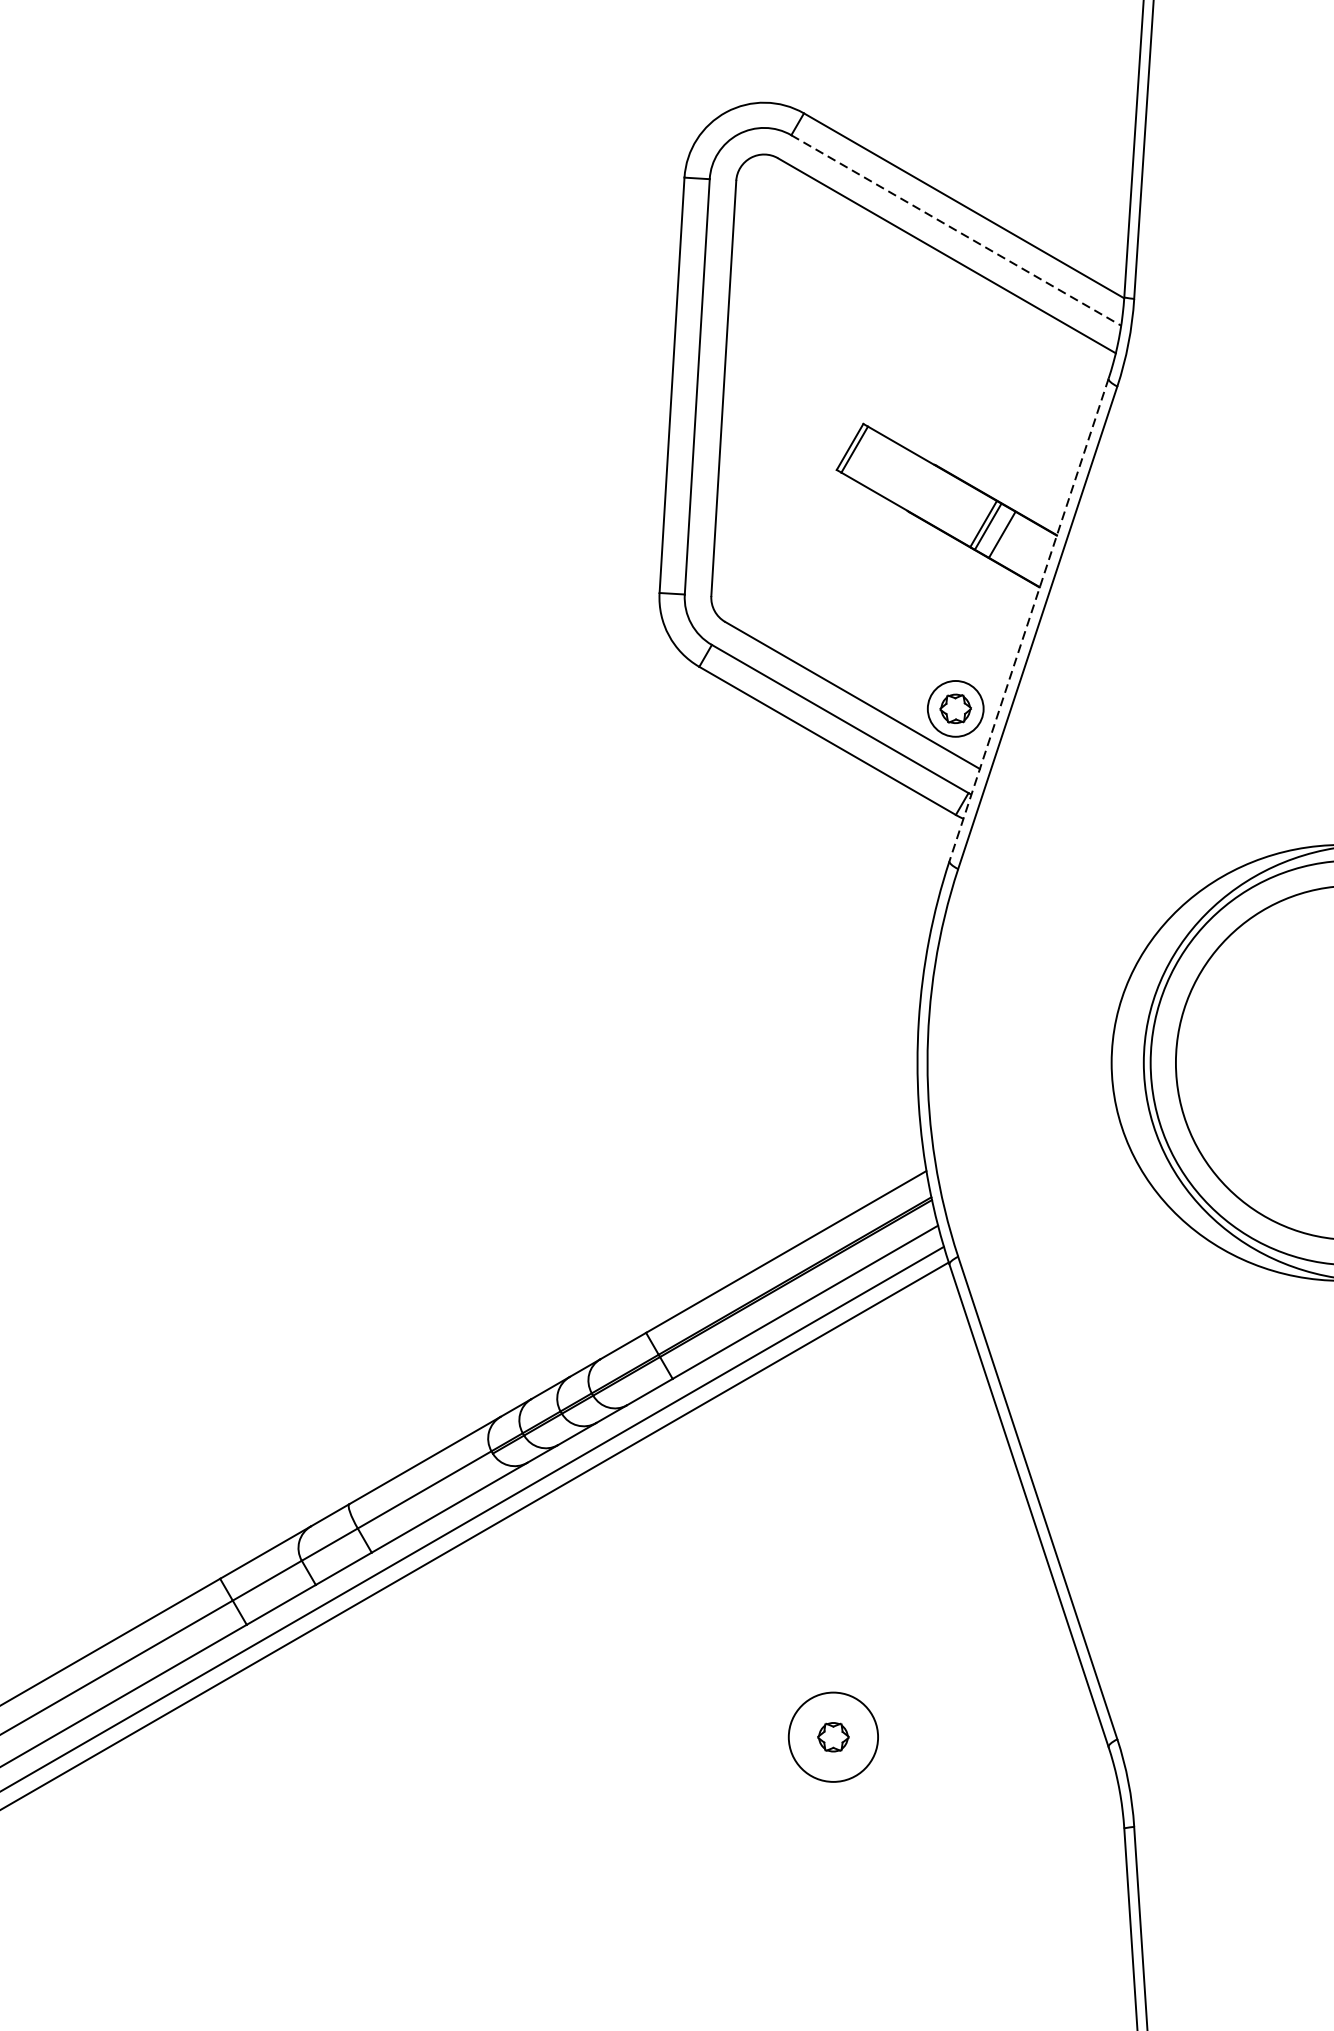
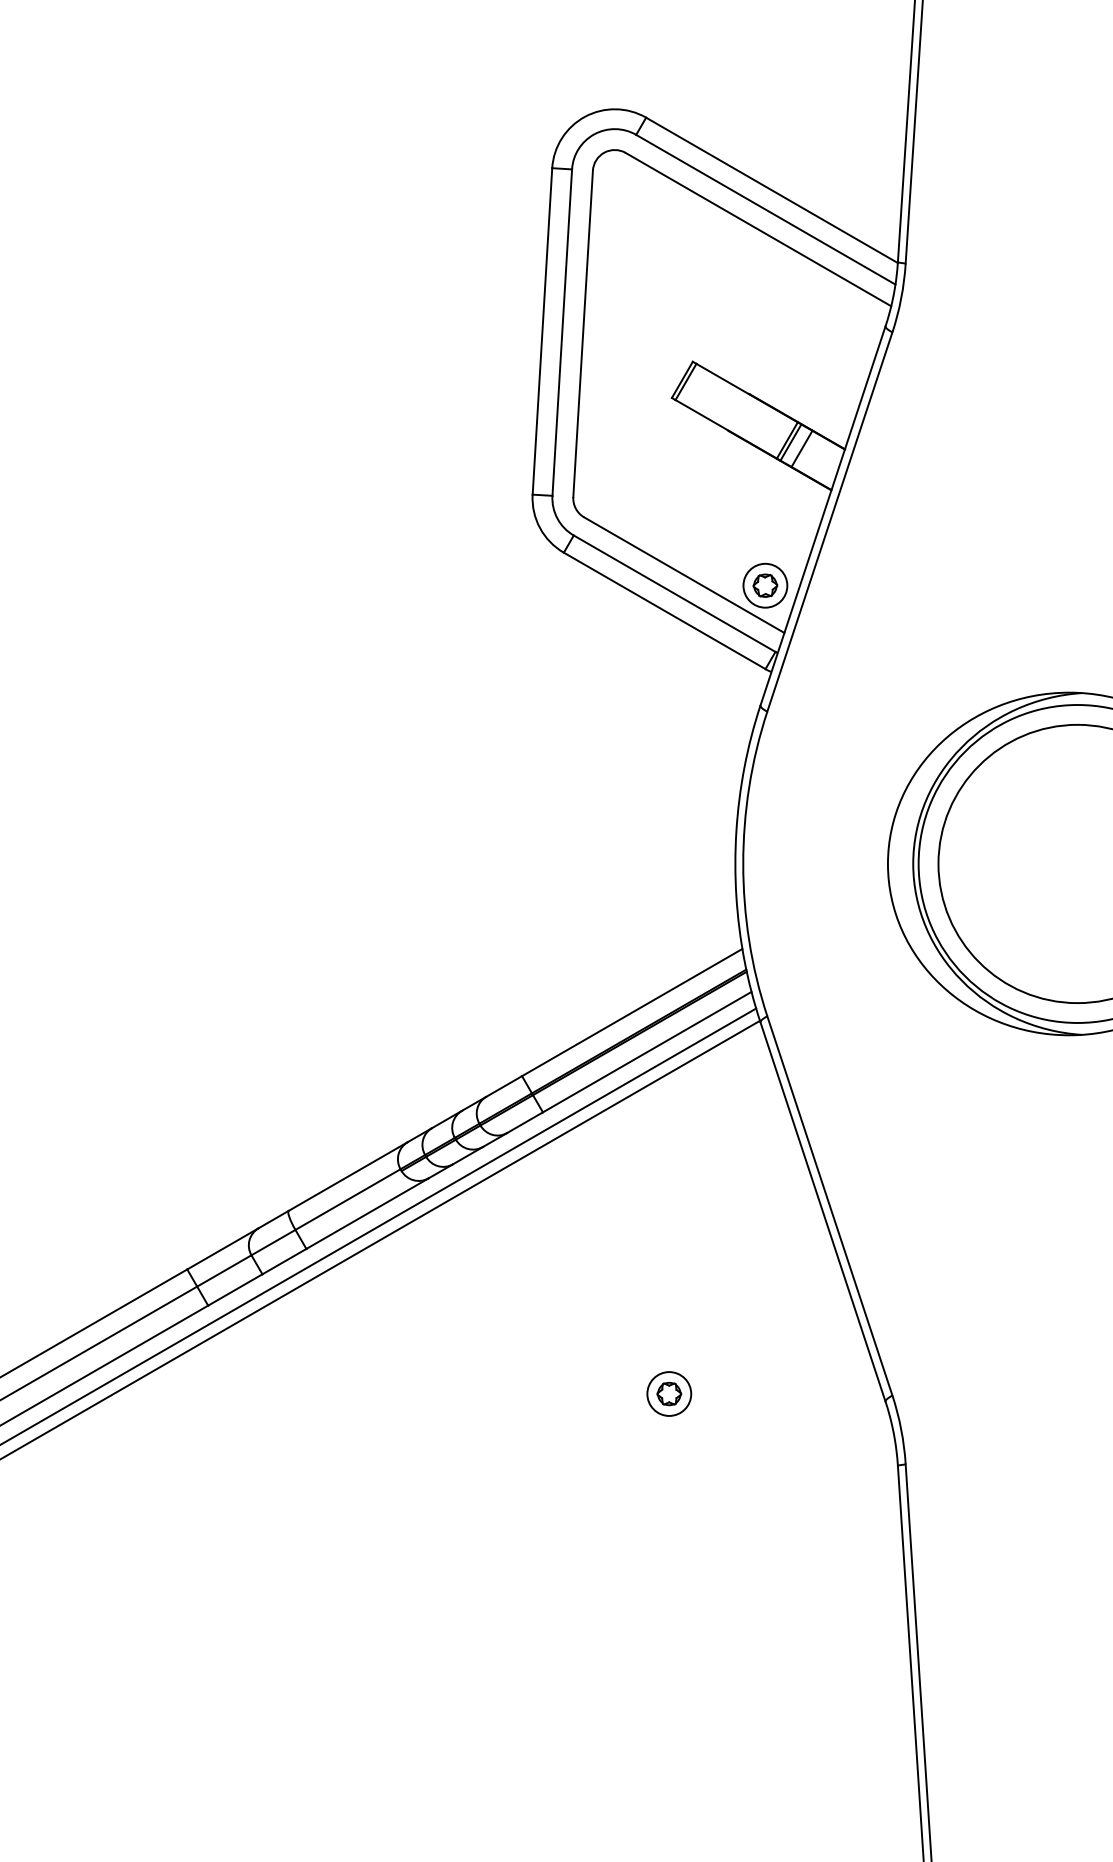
line: (955, 230) -> (765, 209), dashed -> solid
line: (1029, 619) -> (823, 515), dashed -> solid
circle: (833, 1736) -> (669, 1393), size x0.62

